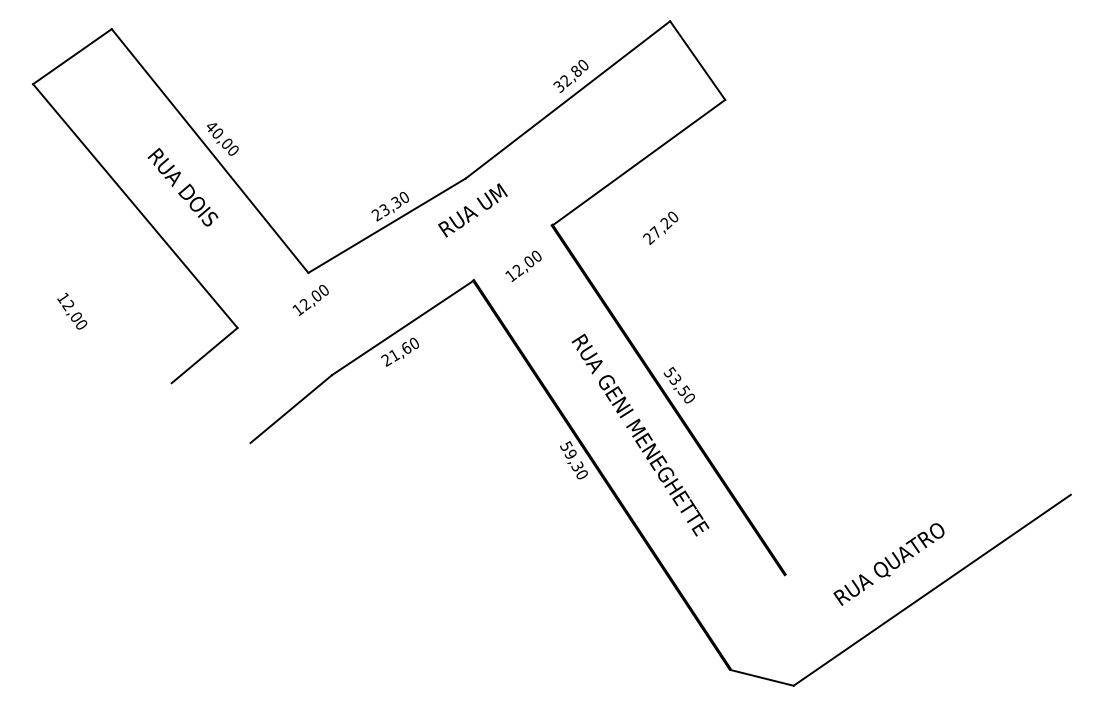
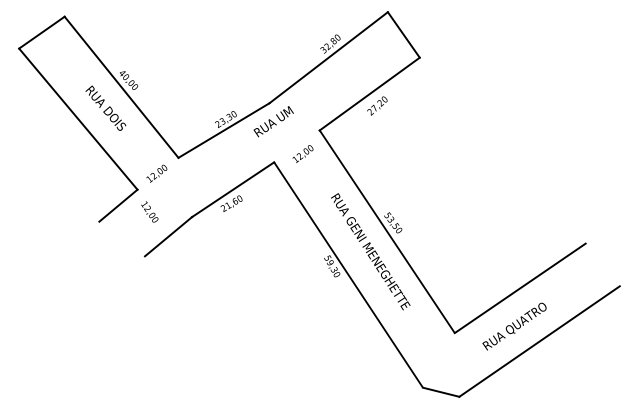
text: (660, 227) -> (377, 105), moved
text: (310, 299) -> (156, 173), moved
text: (71, 310) -> (149, 211), moved
line: (897, 498) -> (519, 288), added

